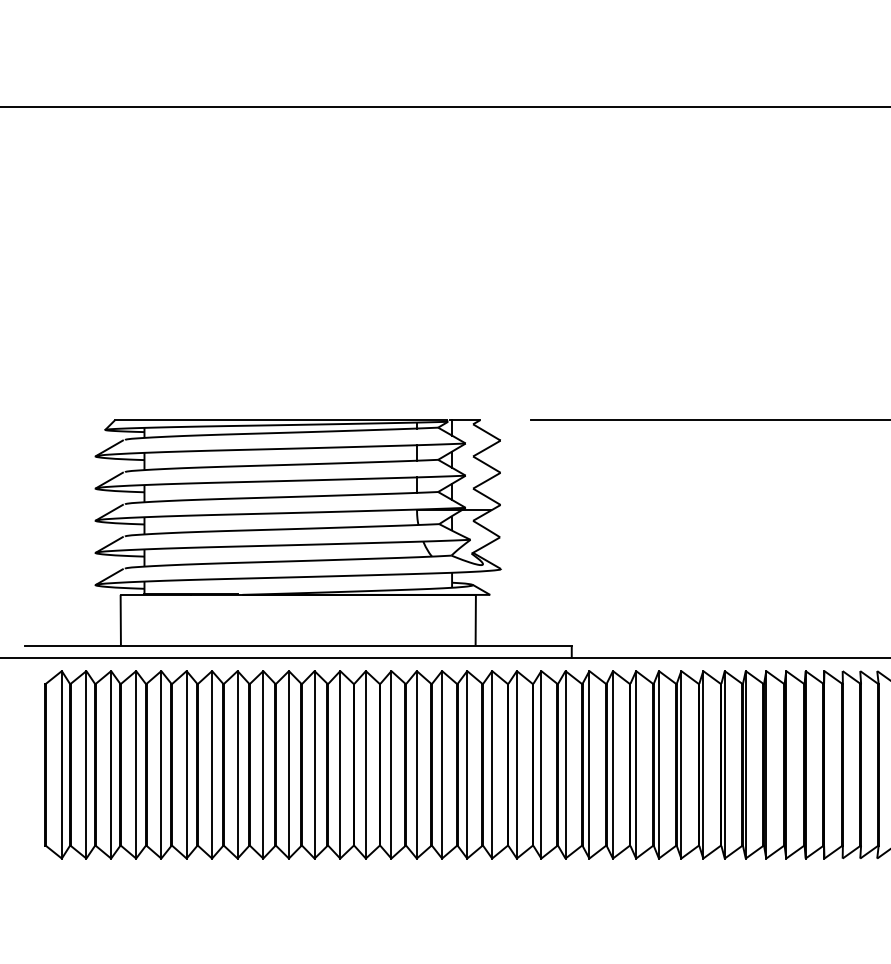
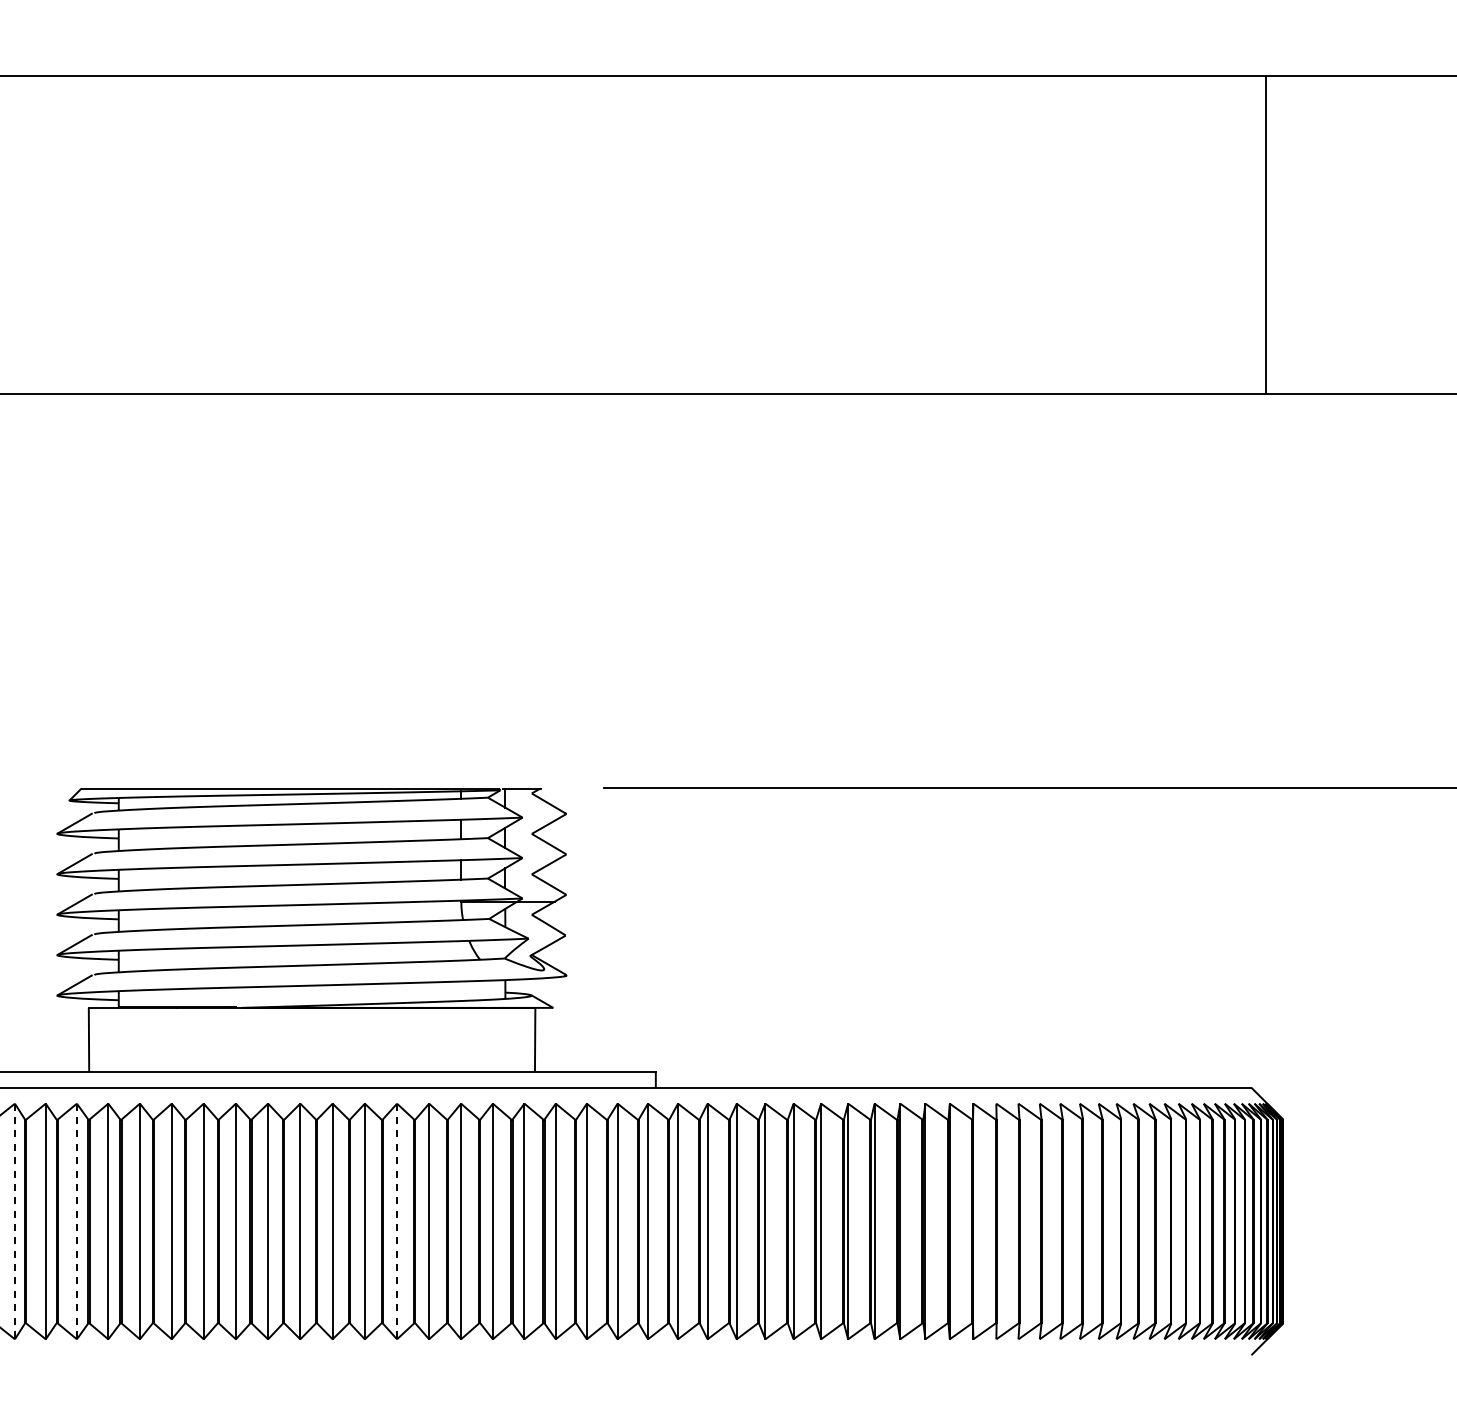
line: (61, 764) -> (14, 1221), solid -> dashed
line: (110, 764) -> (76, 1221), solid -> dashed
line: (366, 764) -> (397, 1221), solid -> dashed

